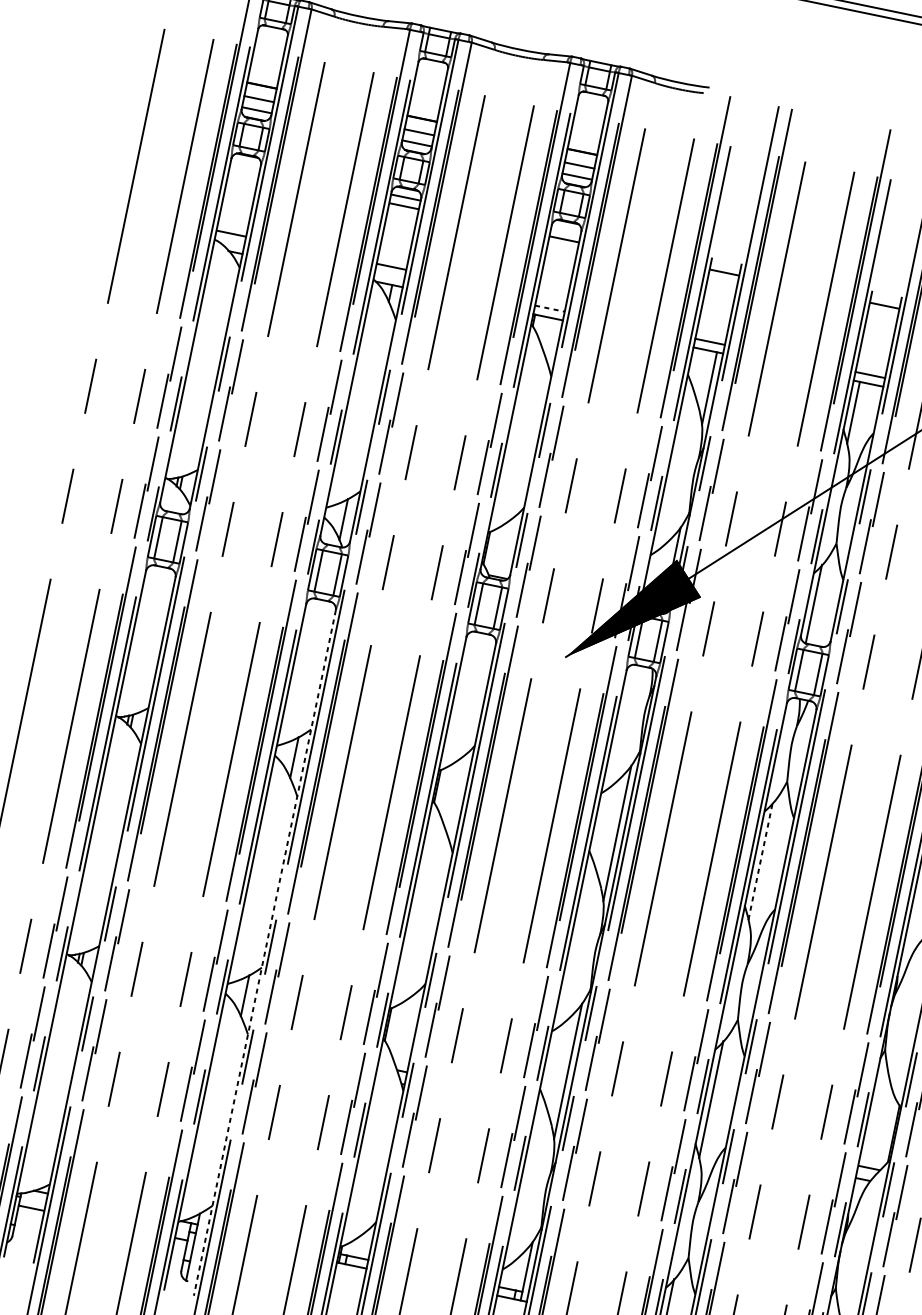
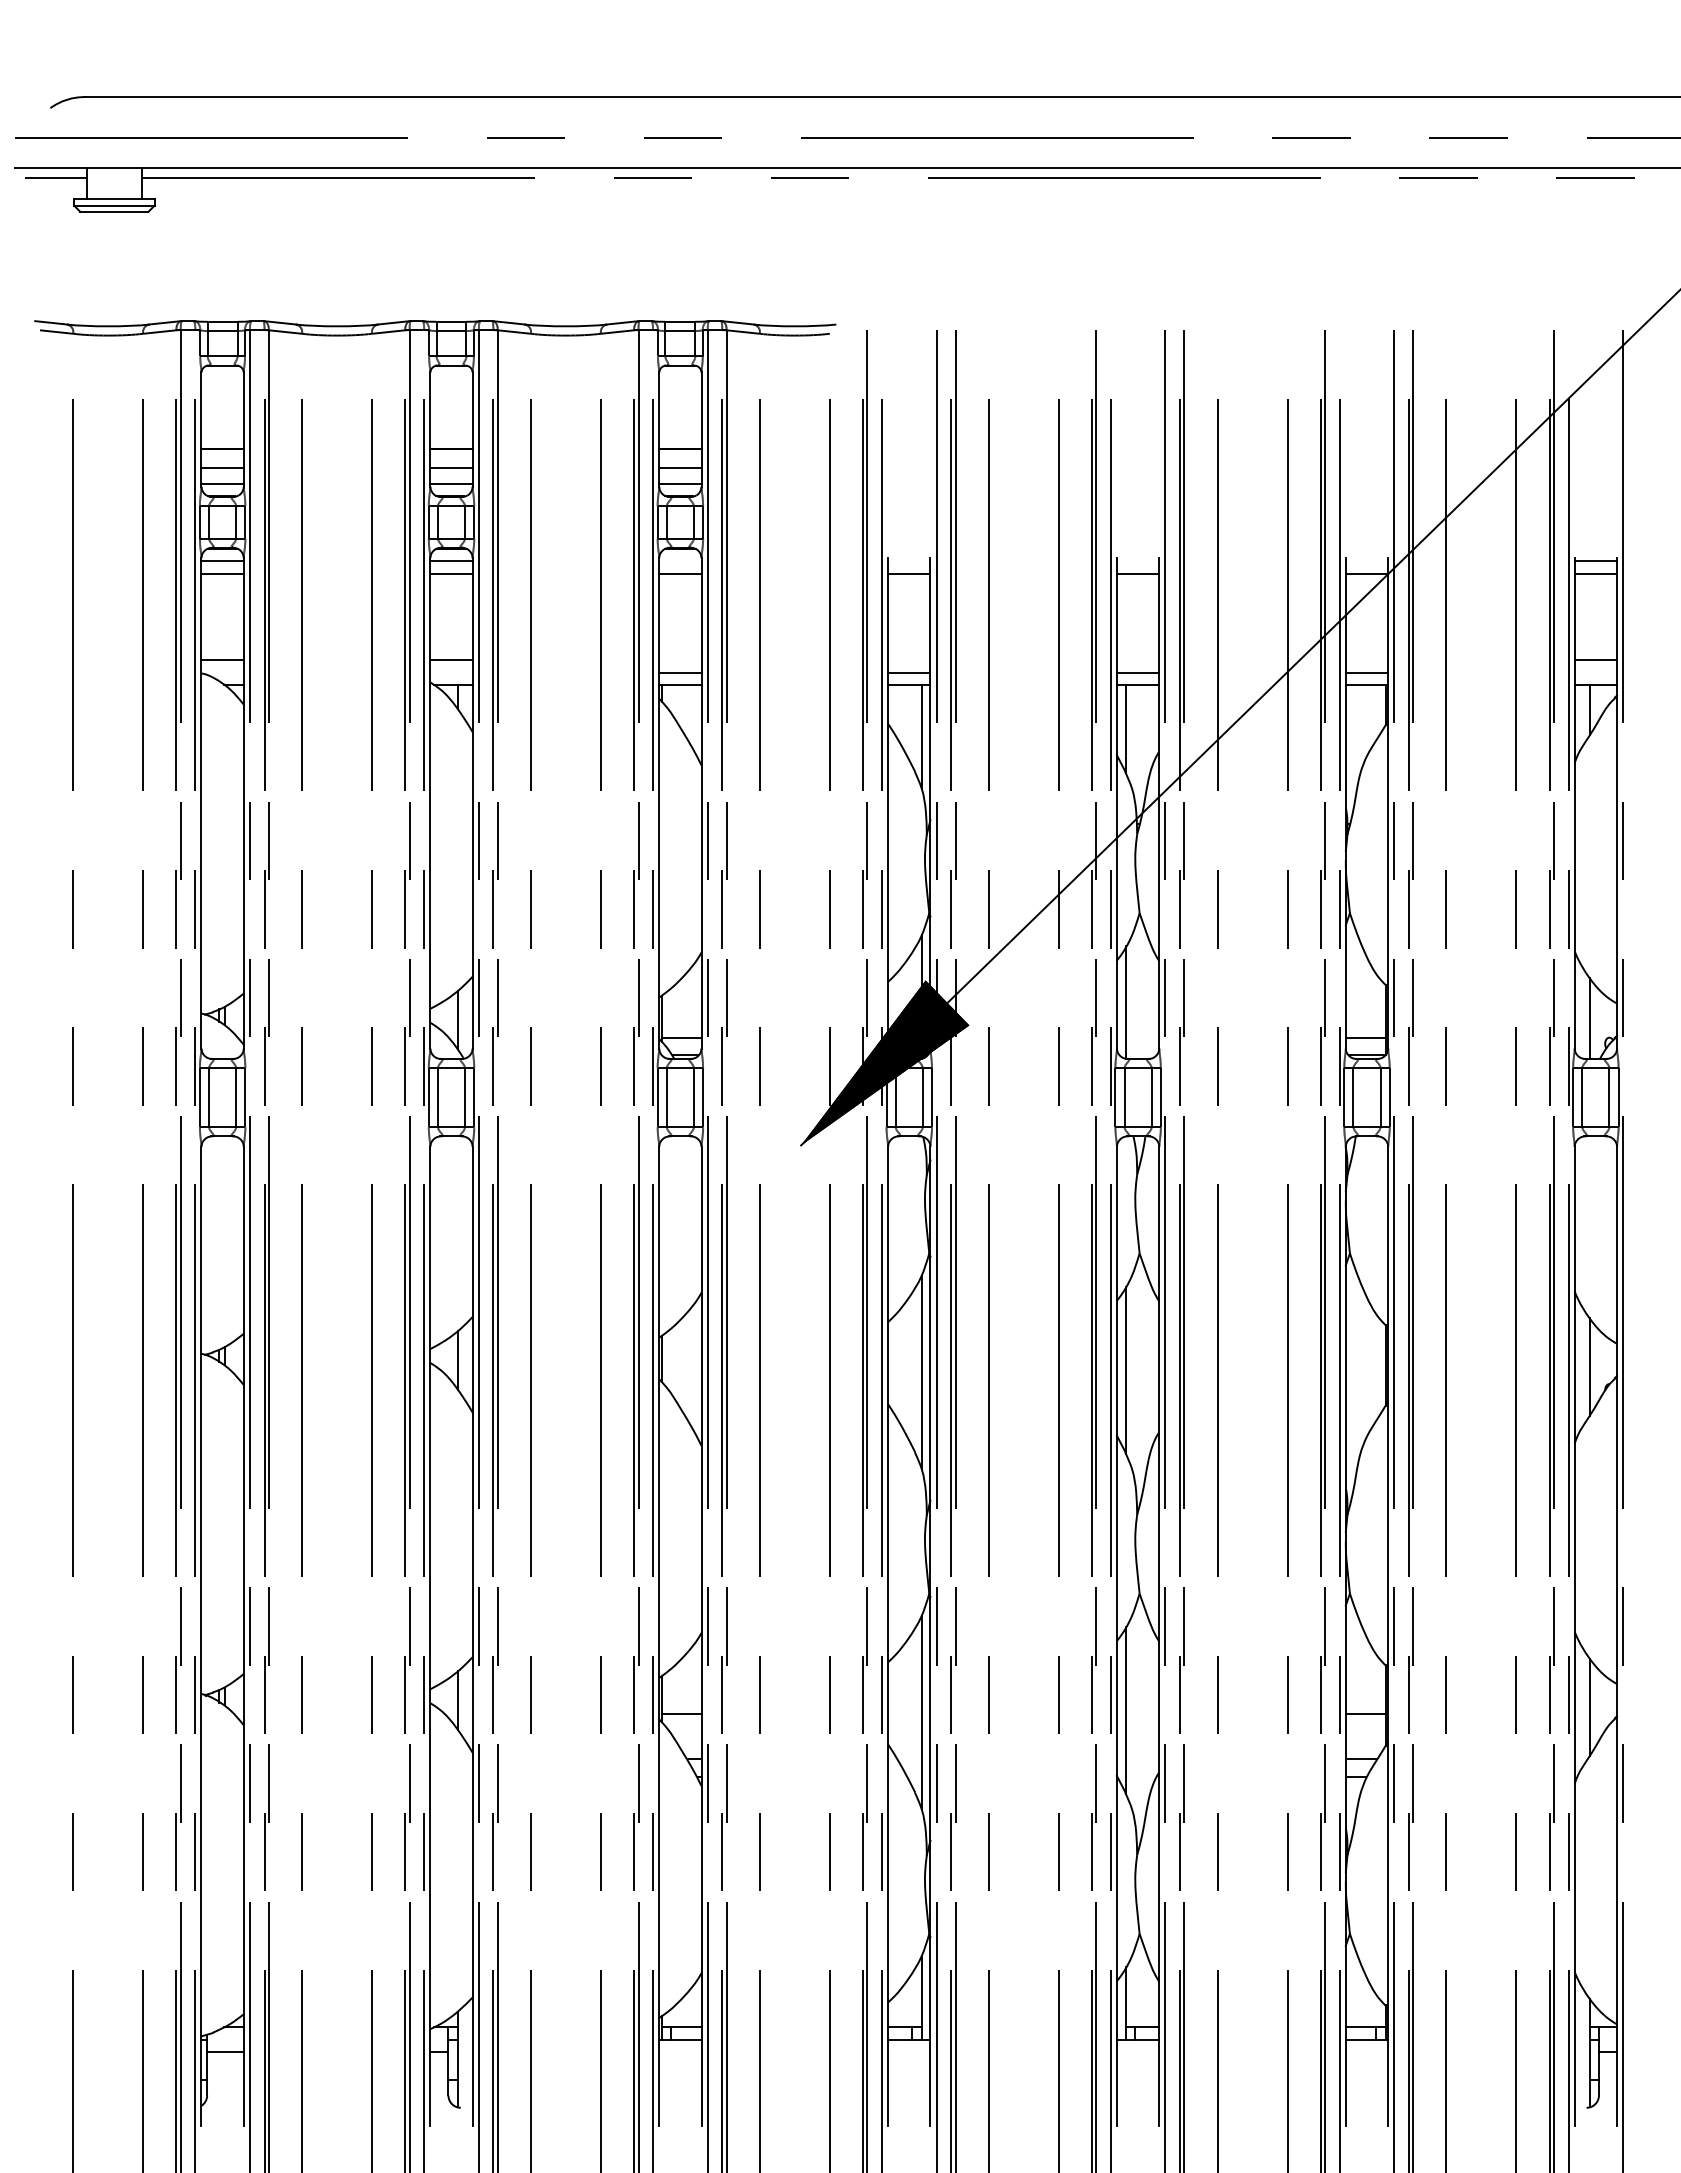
line: (245, 164) -> (222, 561), added
line: (243, 172) -> (222, 573), added
line: (550, 308) -> (680, 672), dashed -> solid
line: (497, 564) -> (681, 1037), added
line: (760, 861) -> (1125, 1370), dashed -> solid
line: (264, 953) -> (472, 1636), dashed -> solid
line: (399, 1038) -> (681, 1714), added
line: (878, 1137) -> (1365, 1714), added

